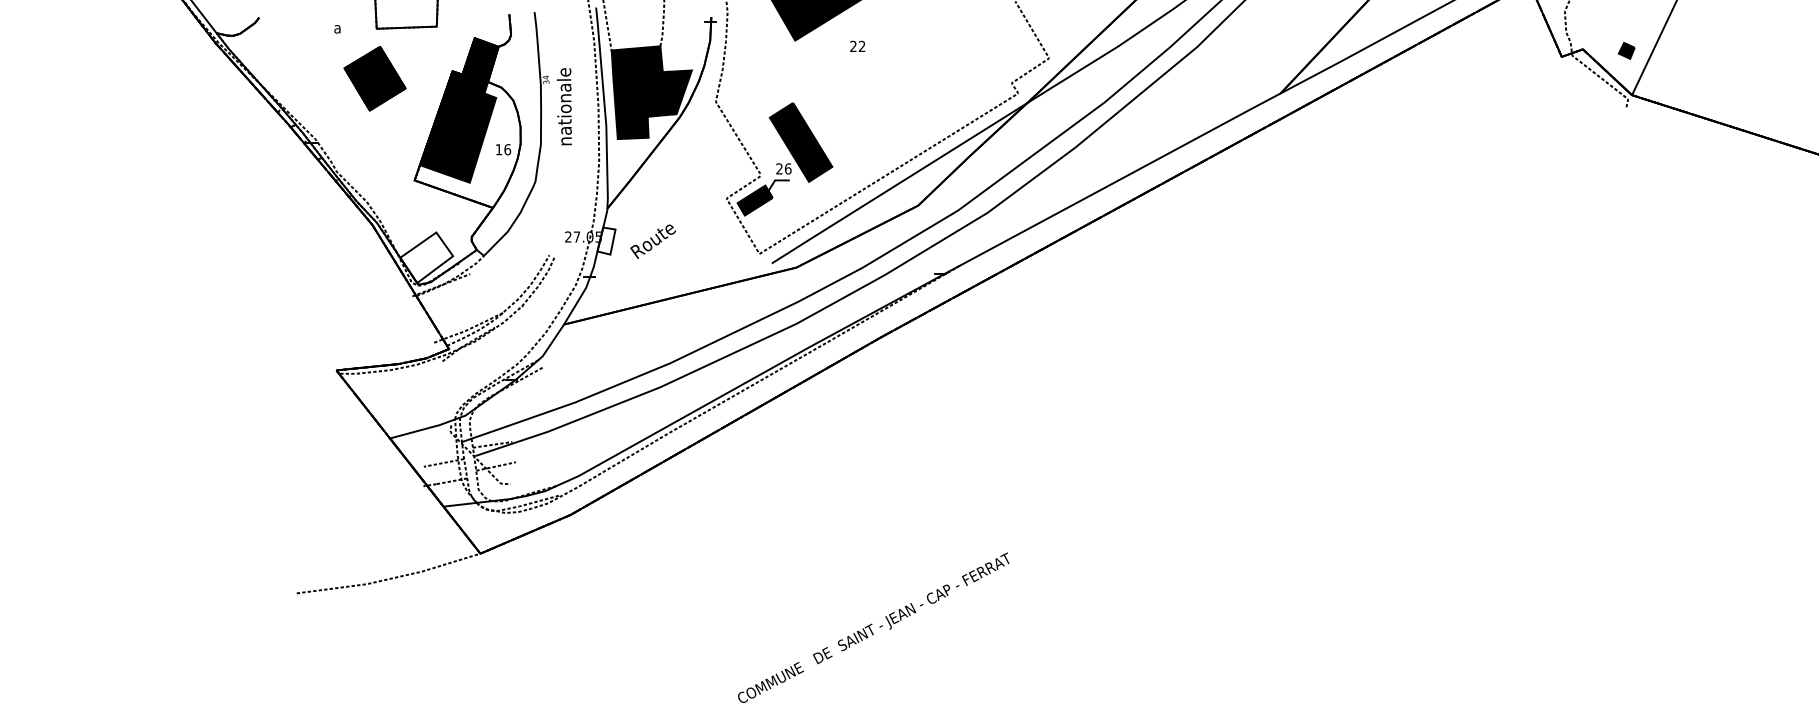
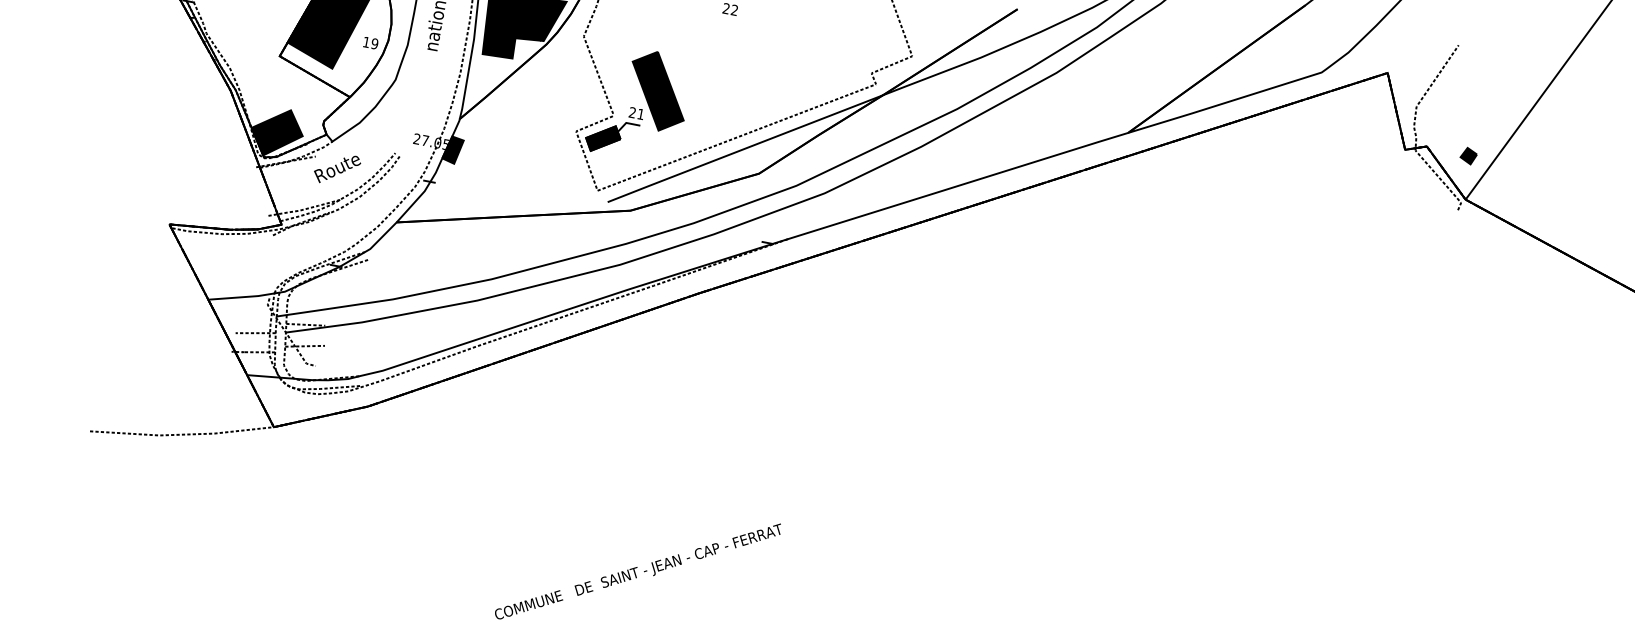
text: (507, 149) -> (374, 43), 16 -> 19
text: (787, 168) -> (640, 113), 26 -> 21
fill: (606, 240) -> (453, 149), added
text: (652, 241) -> (336, 168), moved
fill: (426, 257) -> (276, 132), added

